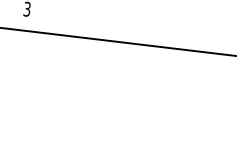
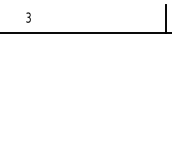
line: (224, 34) -> (165, 18), added

